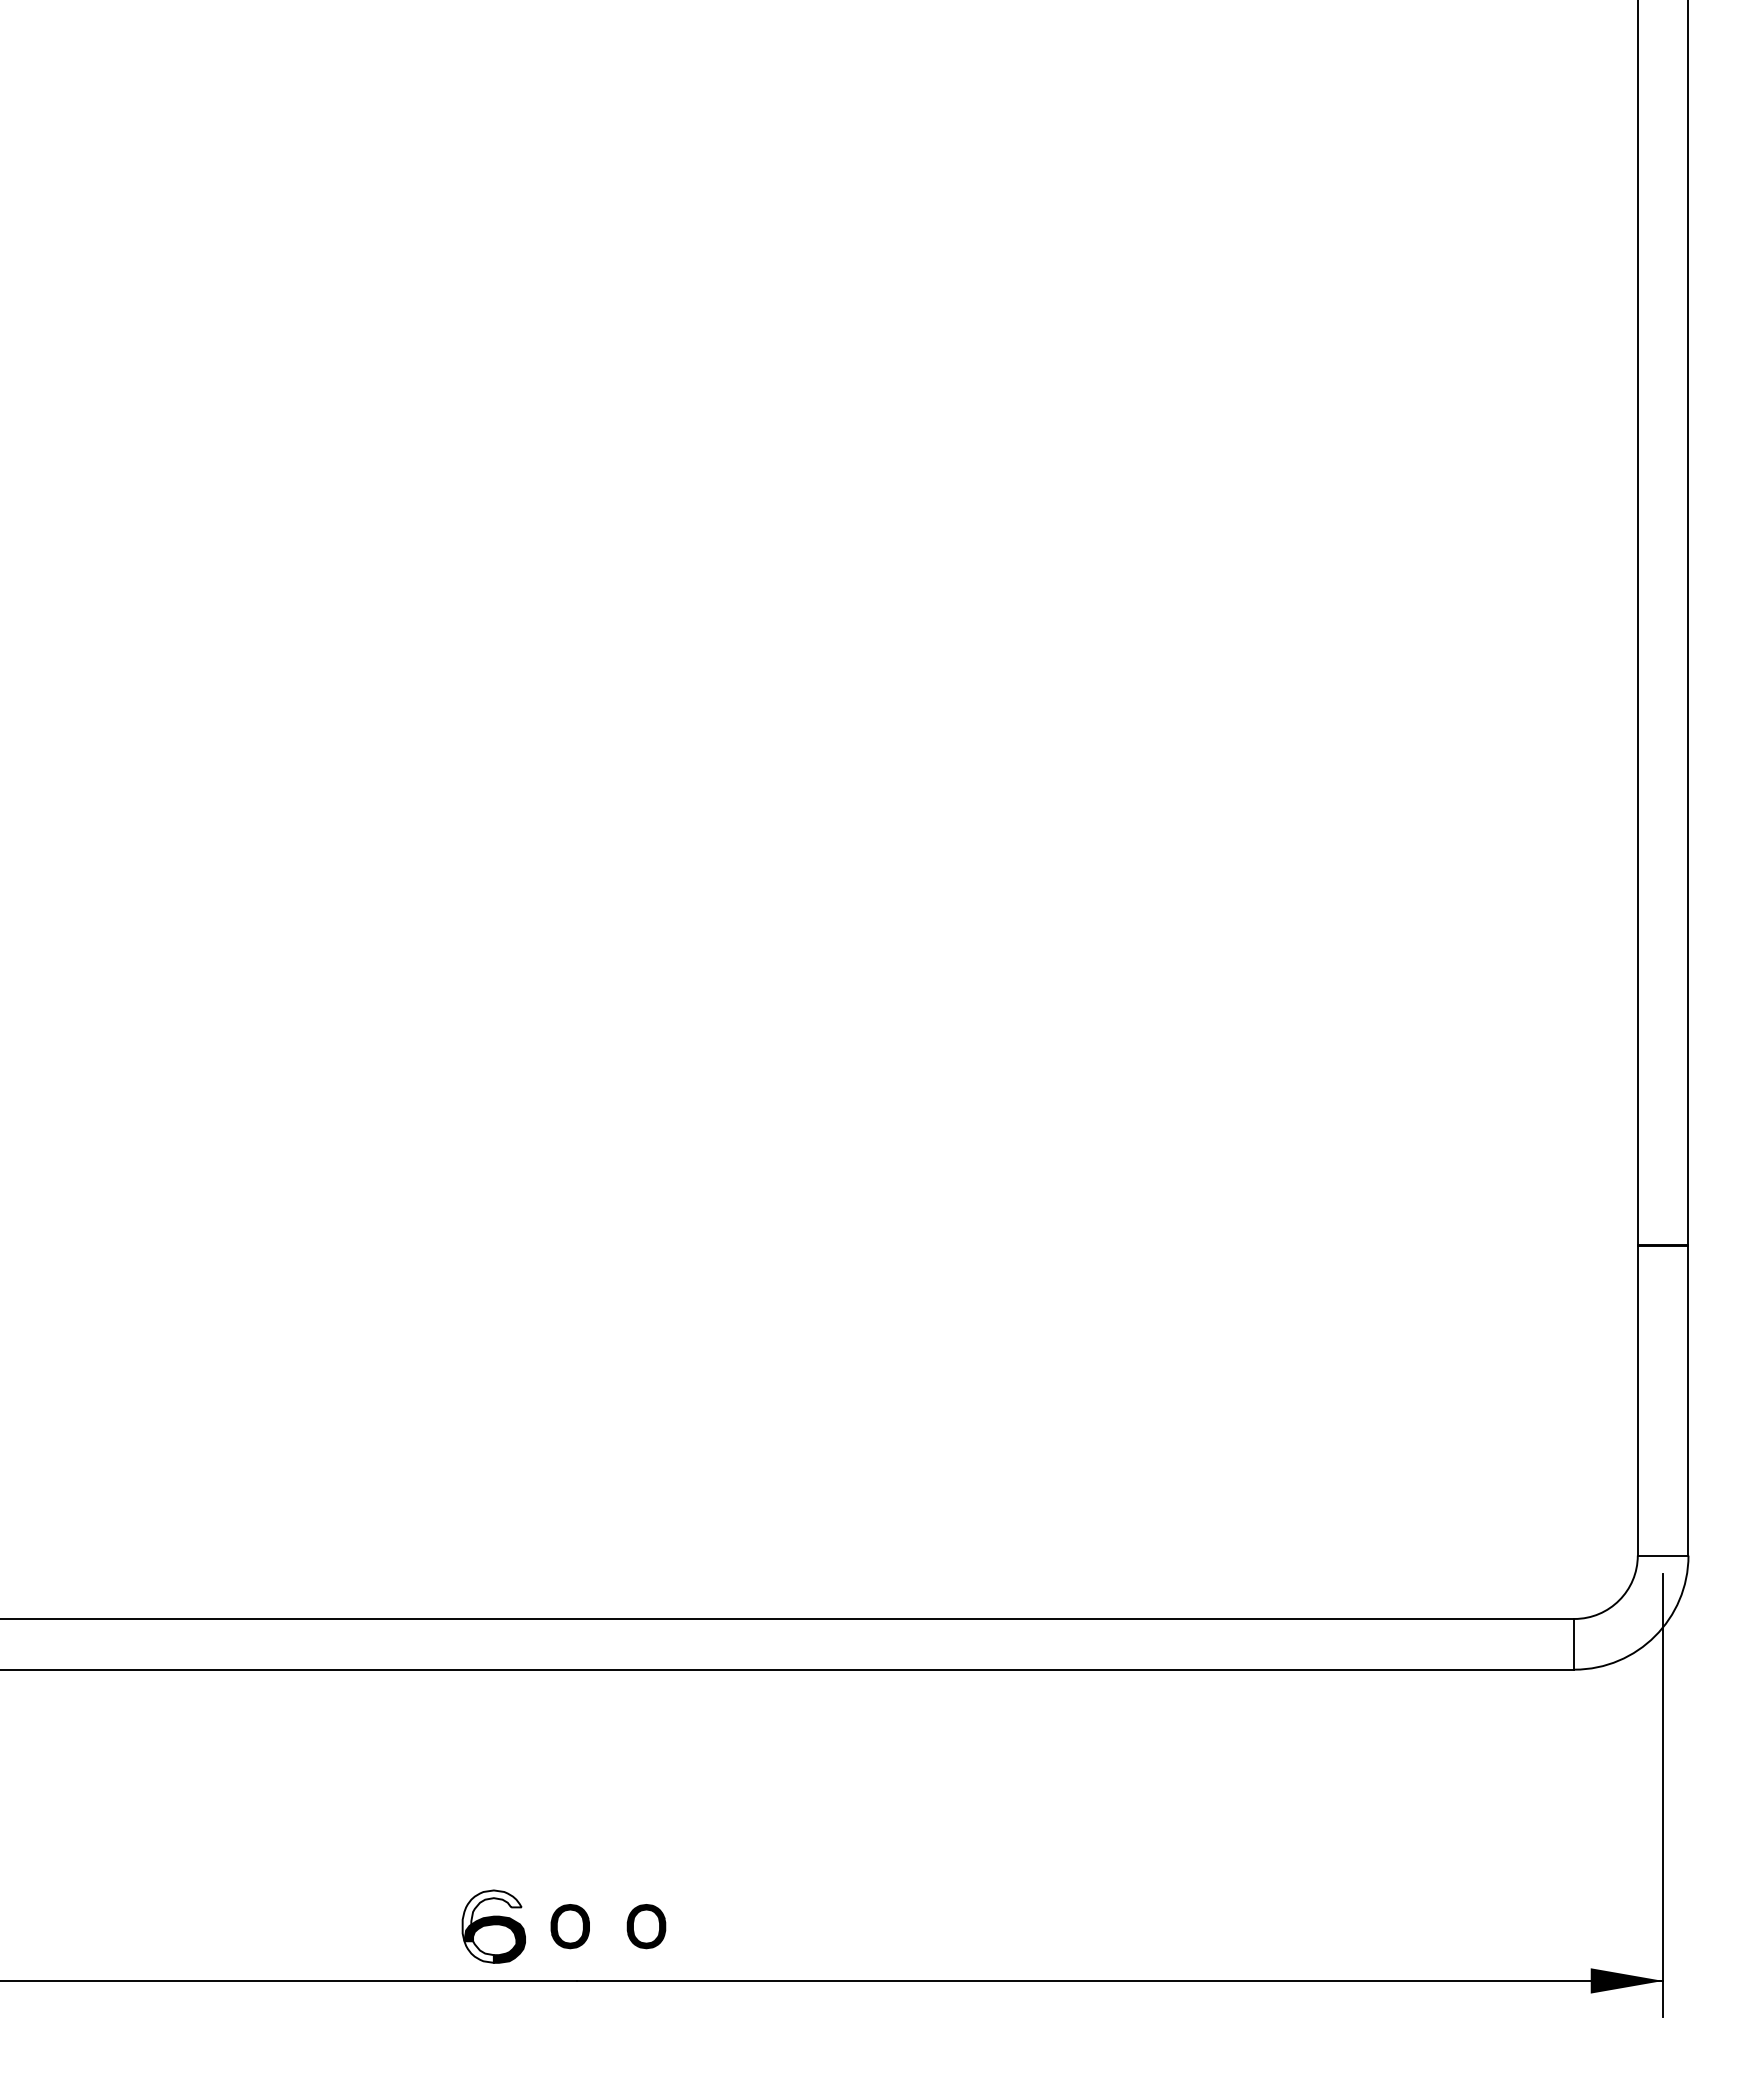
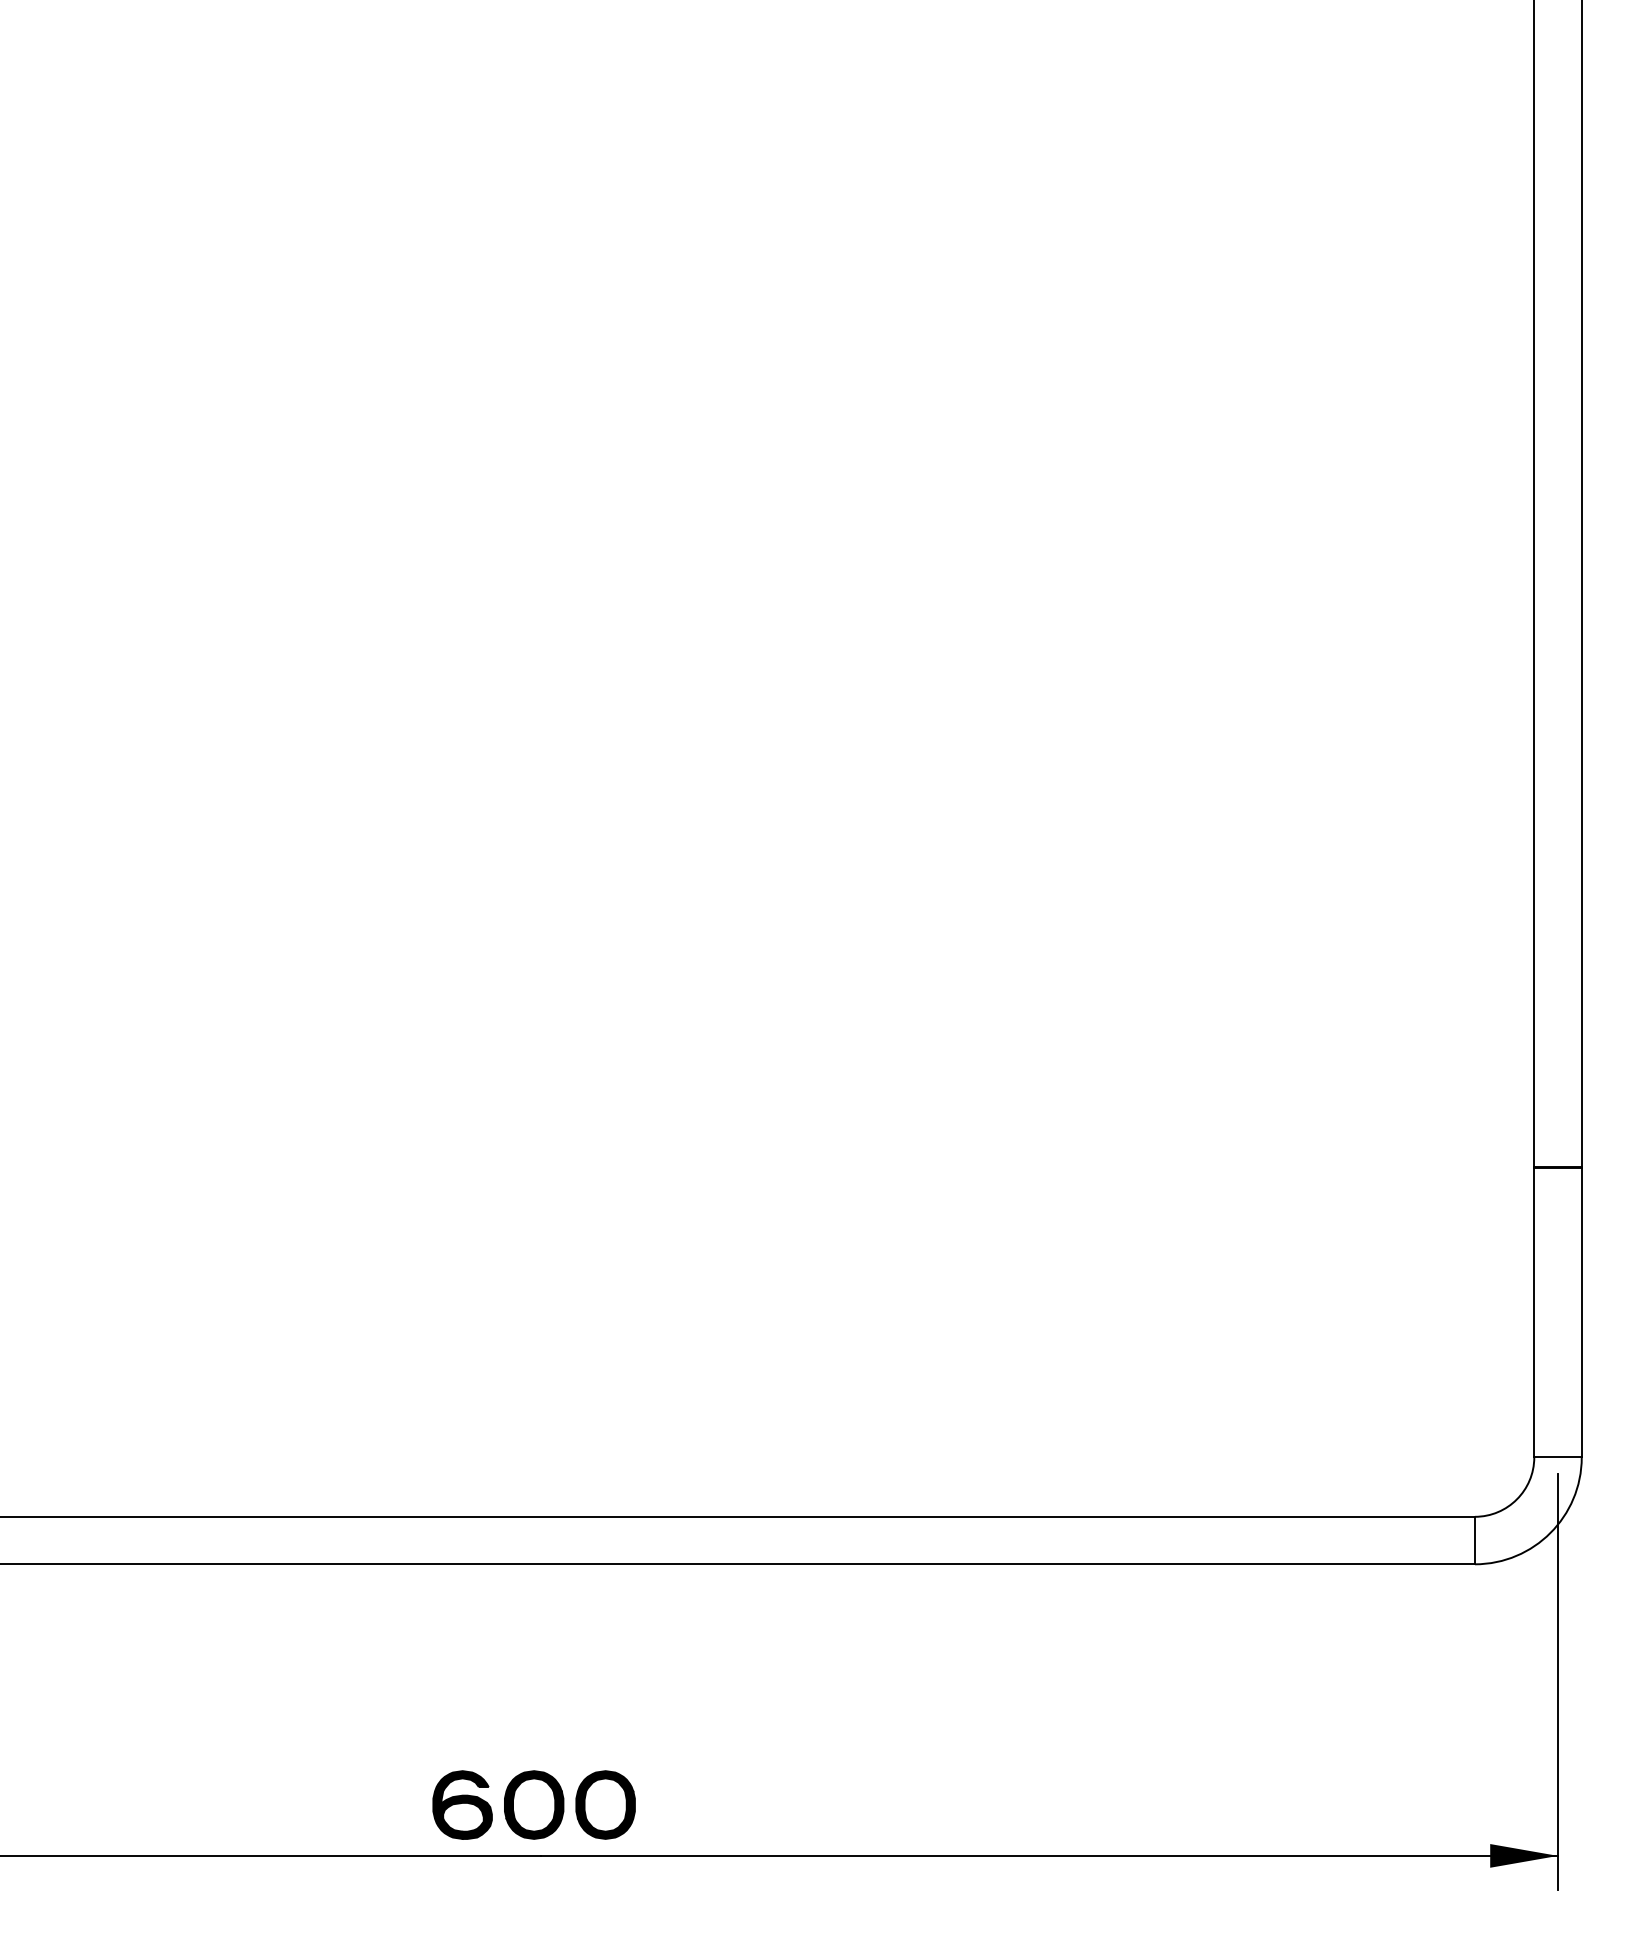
fill: (491, 1926) -> (460, 1804), added
part: (570, 1926) -> (534, 1804), size x1.67
part: (646, 1926) -> (605, 1804), size x1.67

